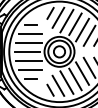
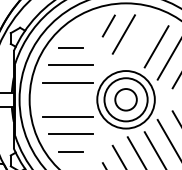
line: (66, 20) -> (139, 39), removed
line: (27, 51) -> (64, 99), removed

